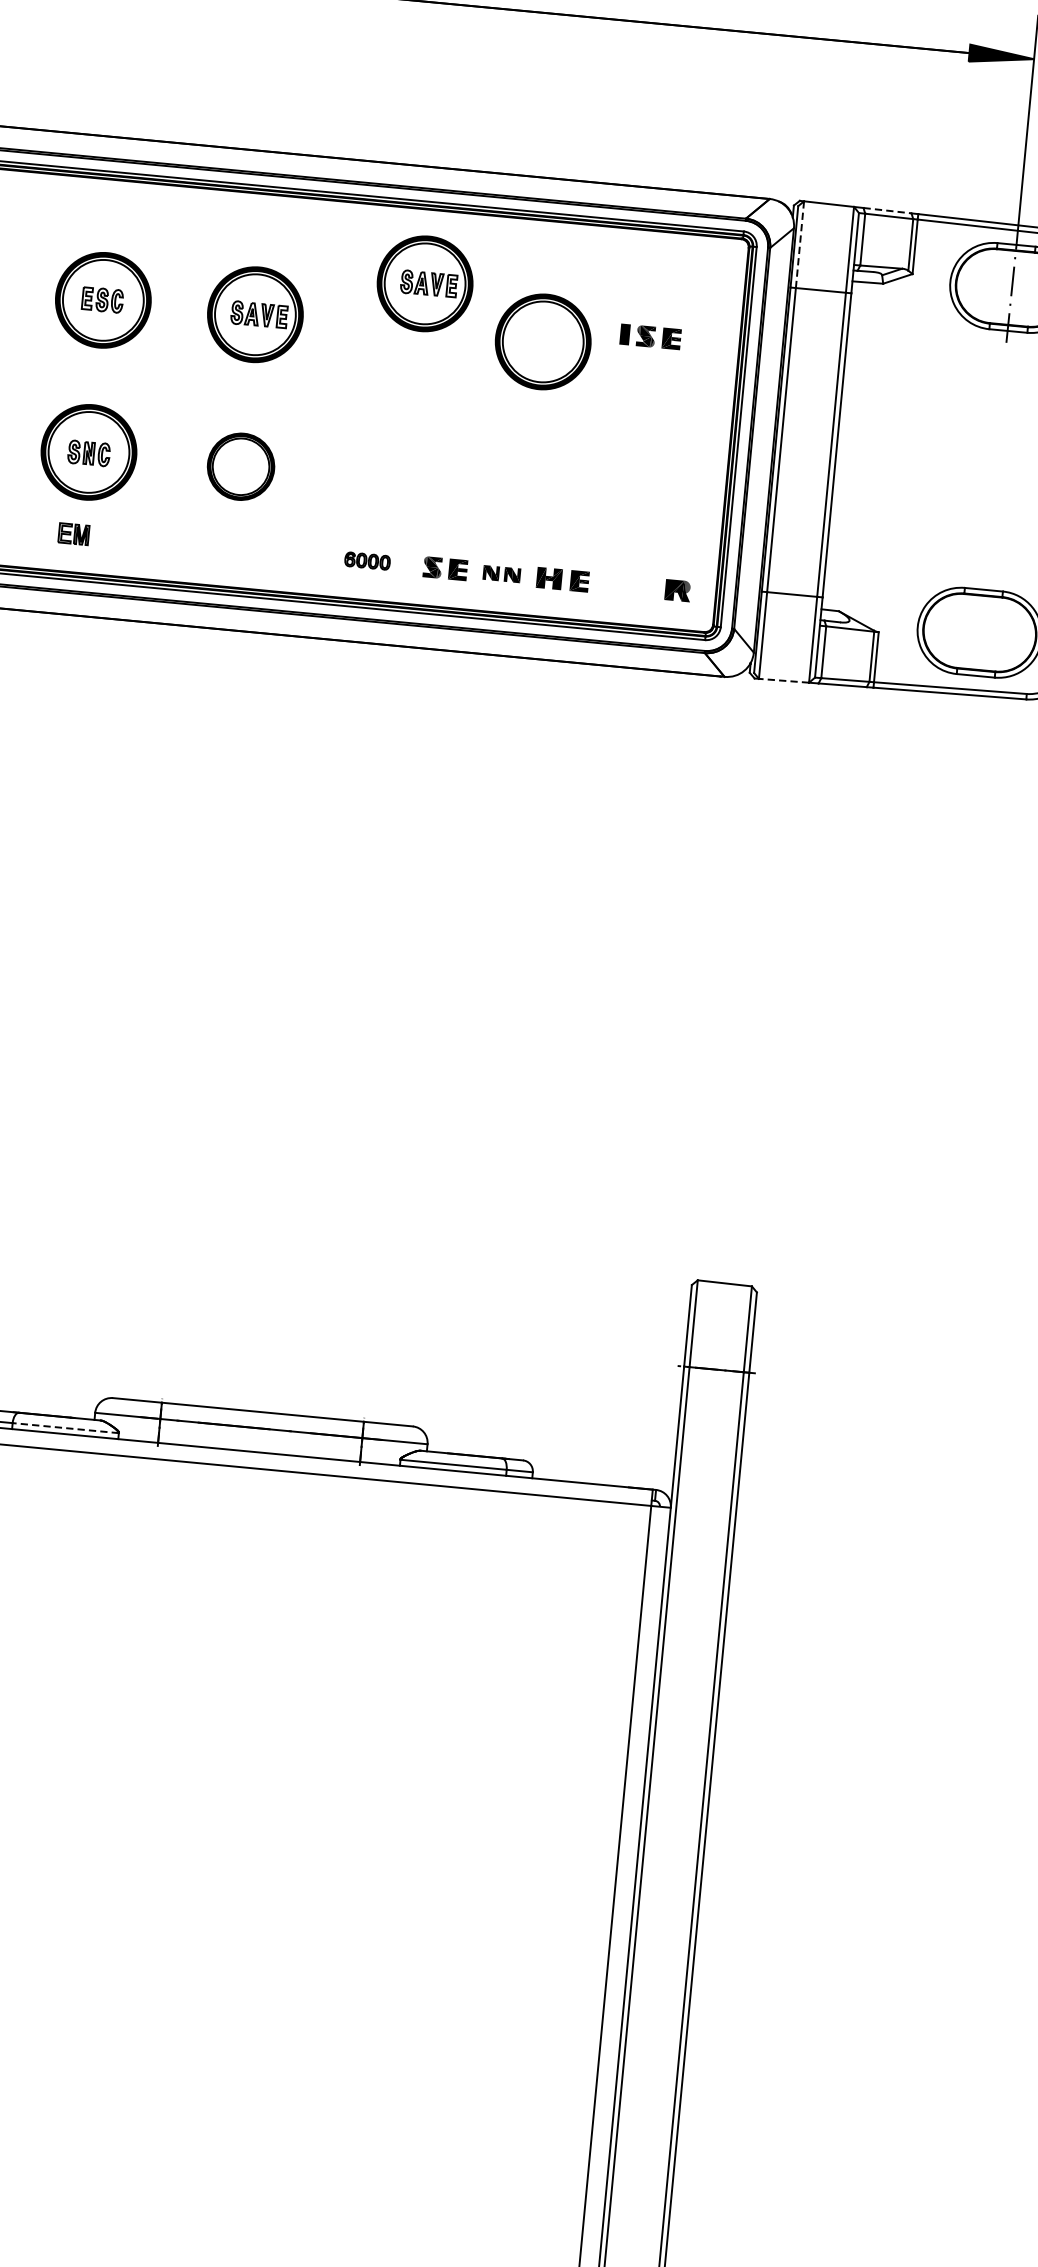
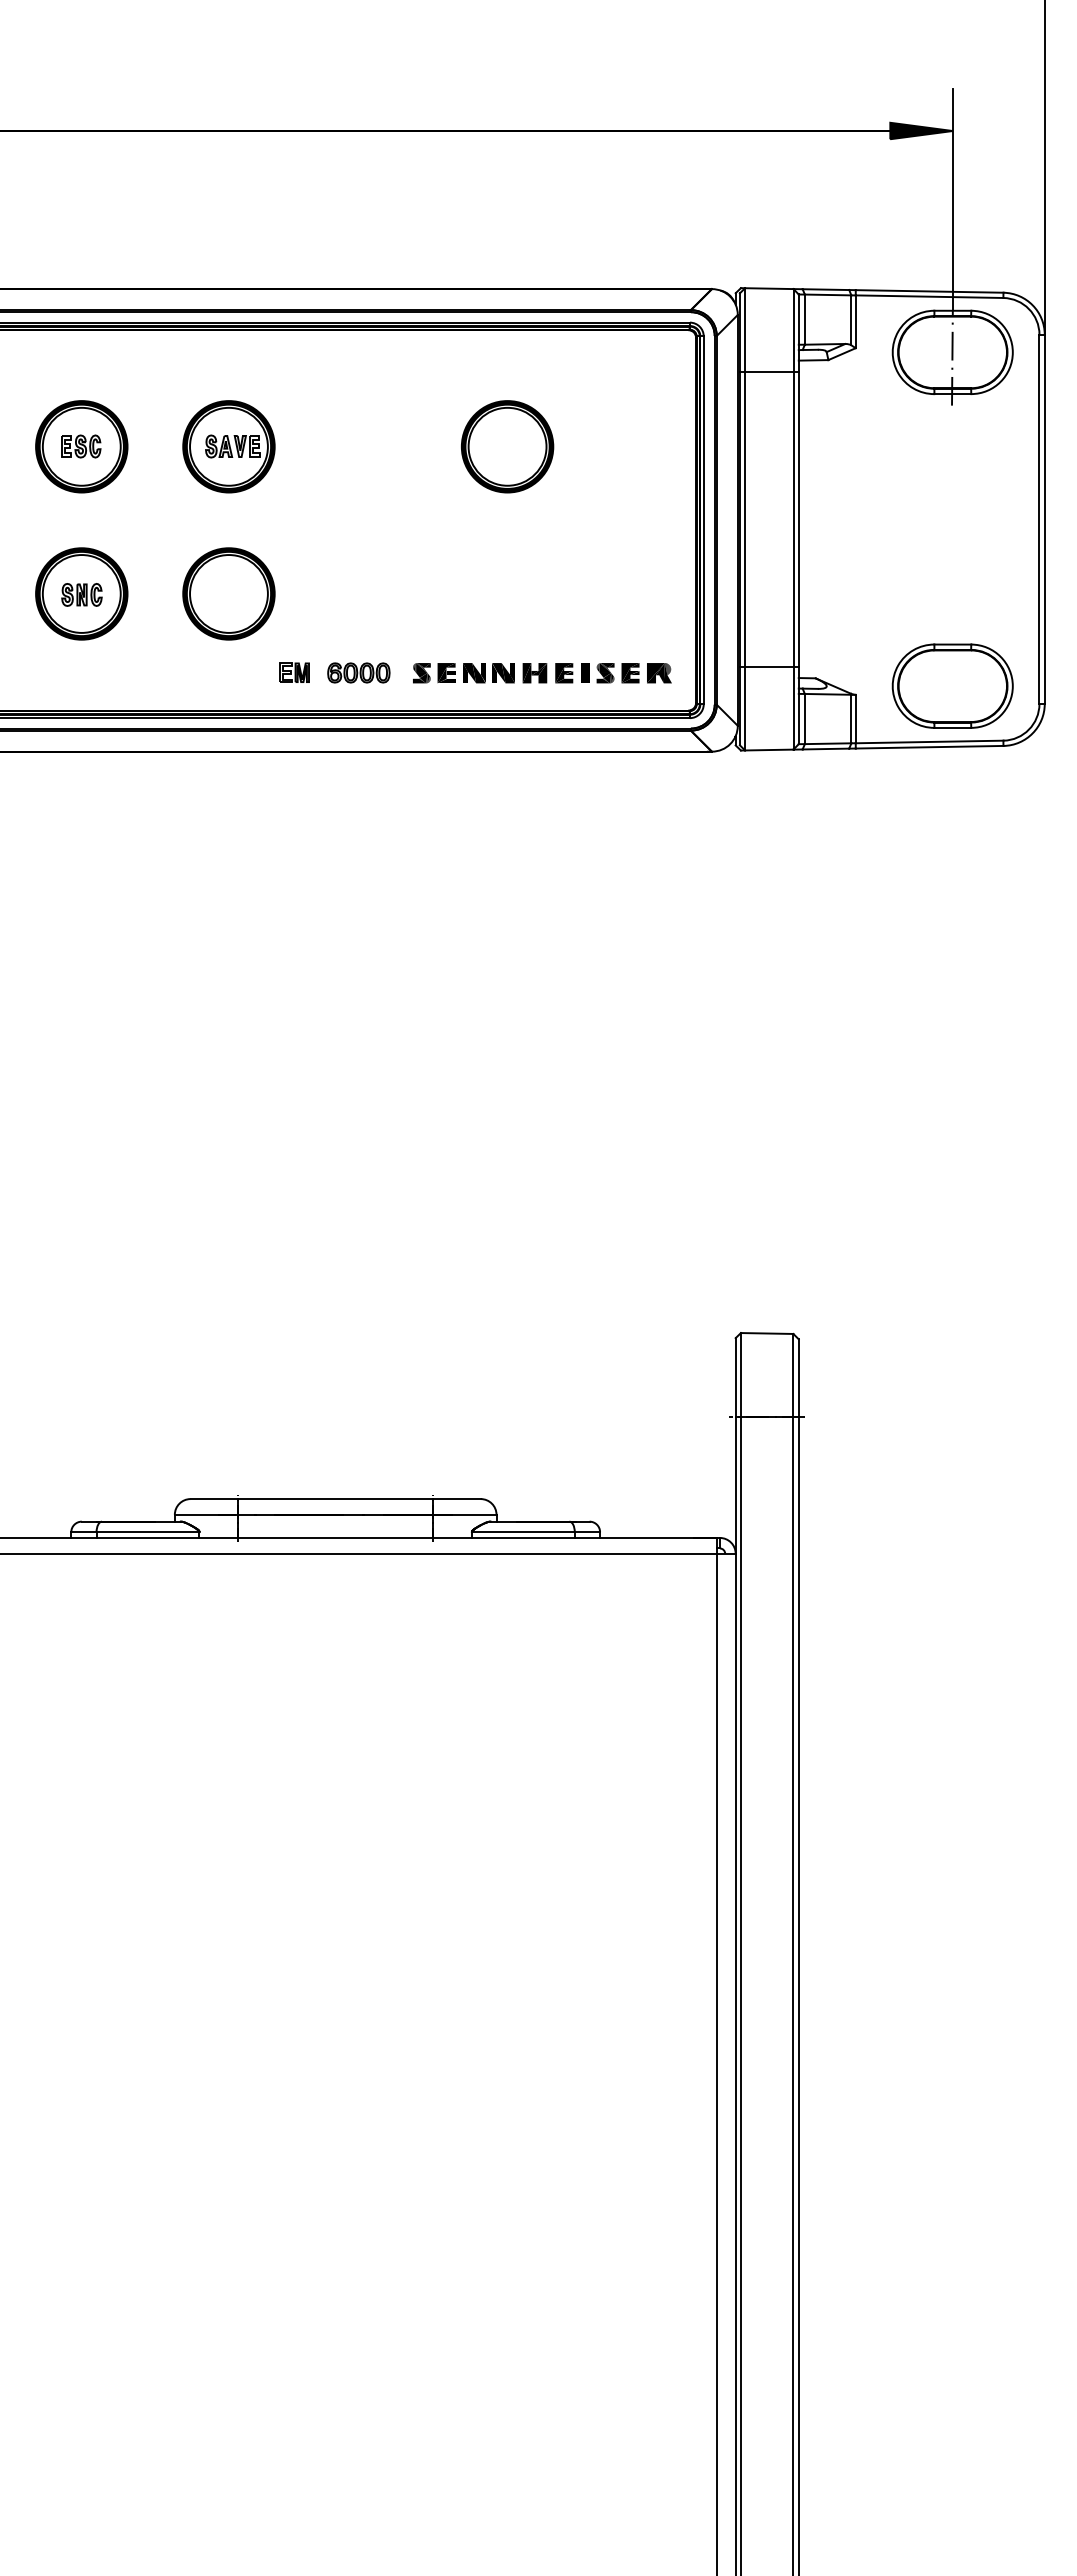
line: (888, 210) -> (826, 289), dashed -> solid
line: (800, 245) -> (745, 330), dashed -> solid
part: (424, 283) -> (388, 401), removed
part: (650, 337) -> (610, 673), moved
part: (240, 466) -> (228, 593), size x1.43
part: (73, 533) -> (294, 672), moved
part: (367, 560) -> (358, 672), size x1.43
part: (501, 574) -> (488, 673), size x1.43
line: (783, 681) -> (768, 750), dashed -> solid
line: (65, 1428) -> (147, 1532), dashed -> solid

